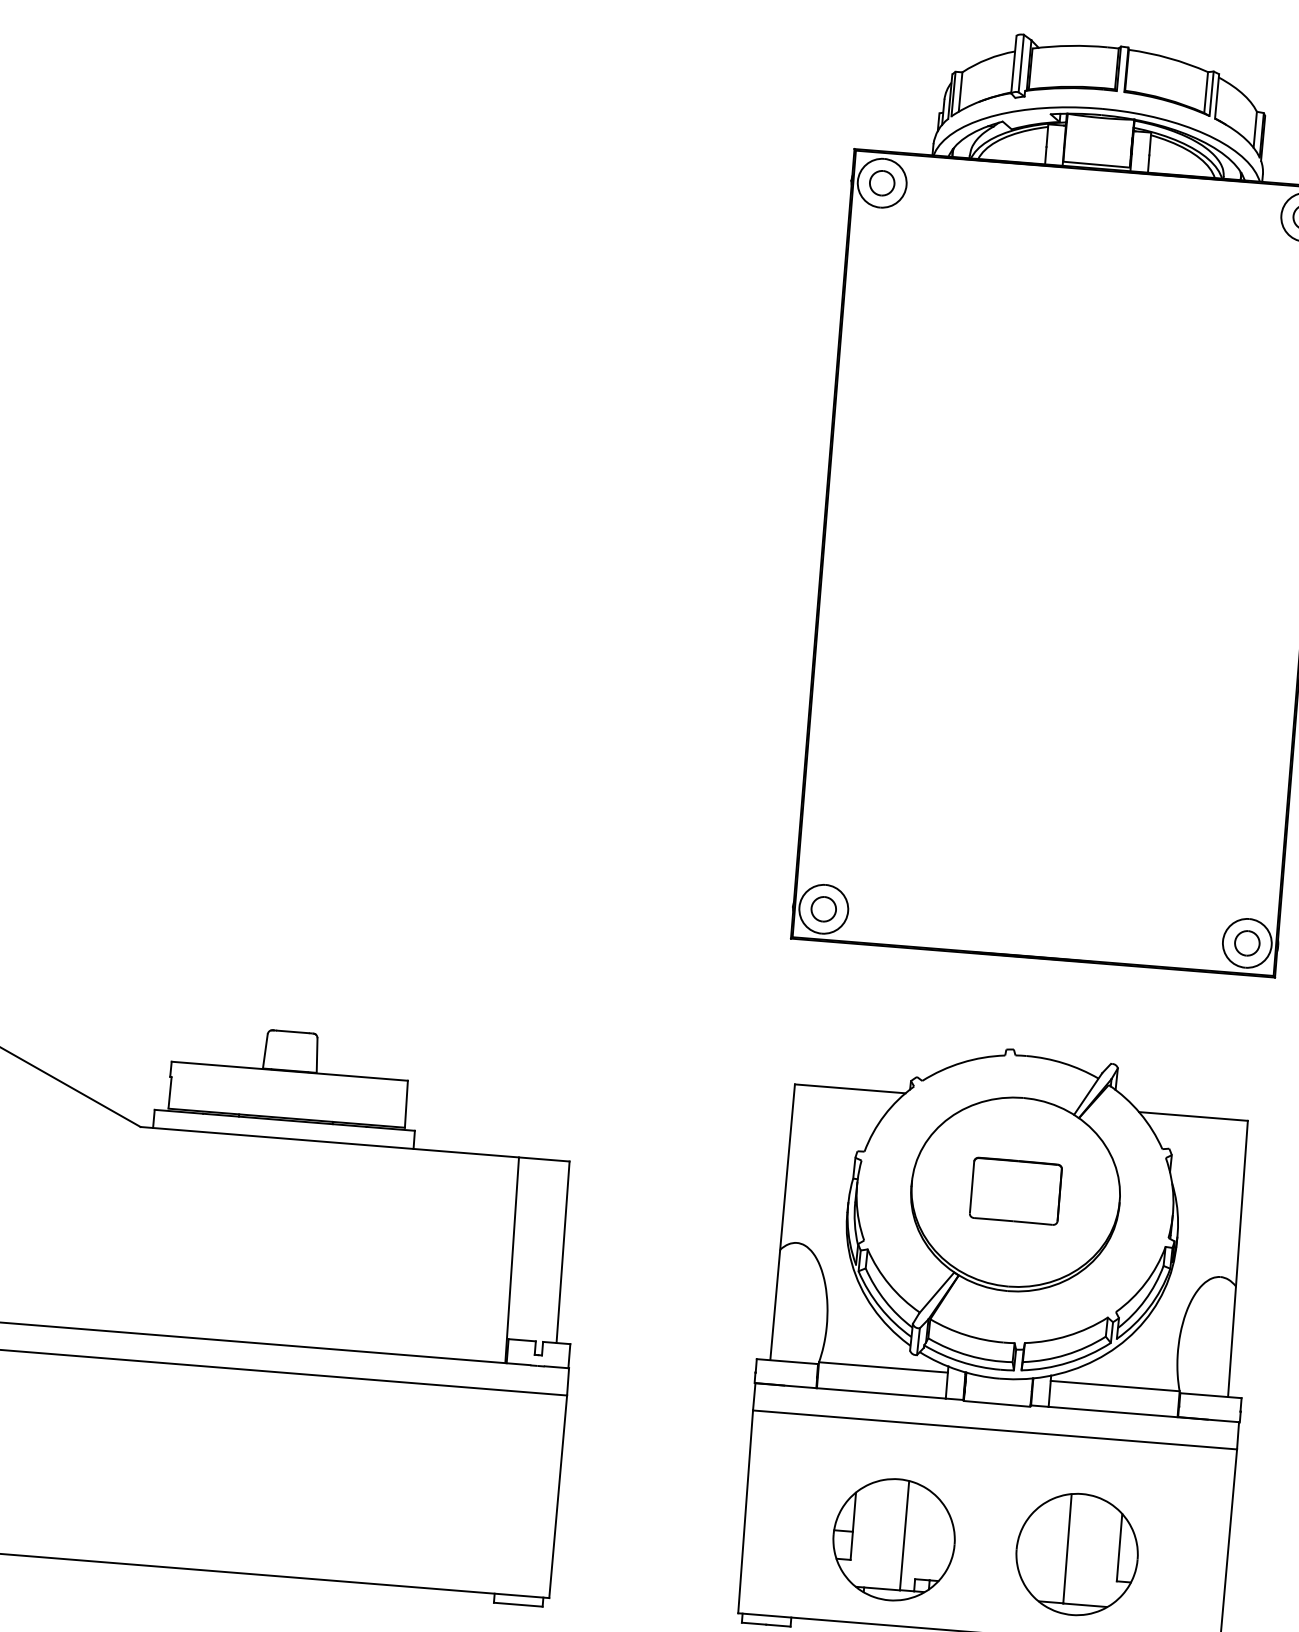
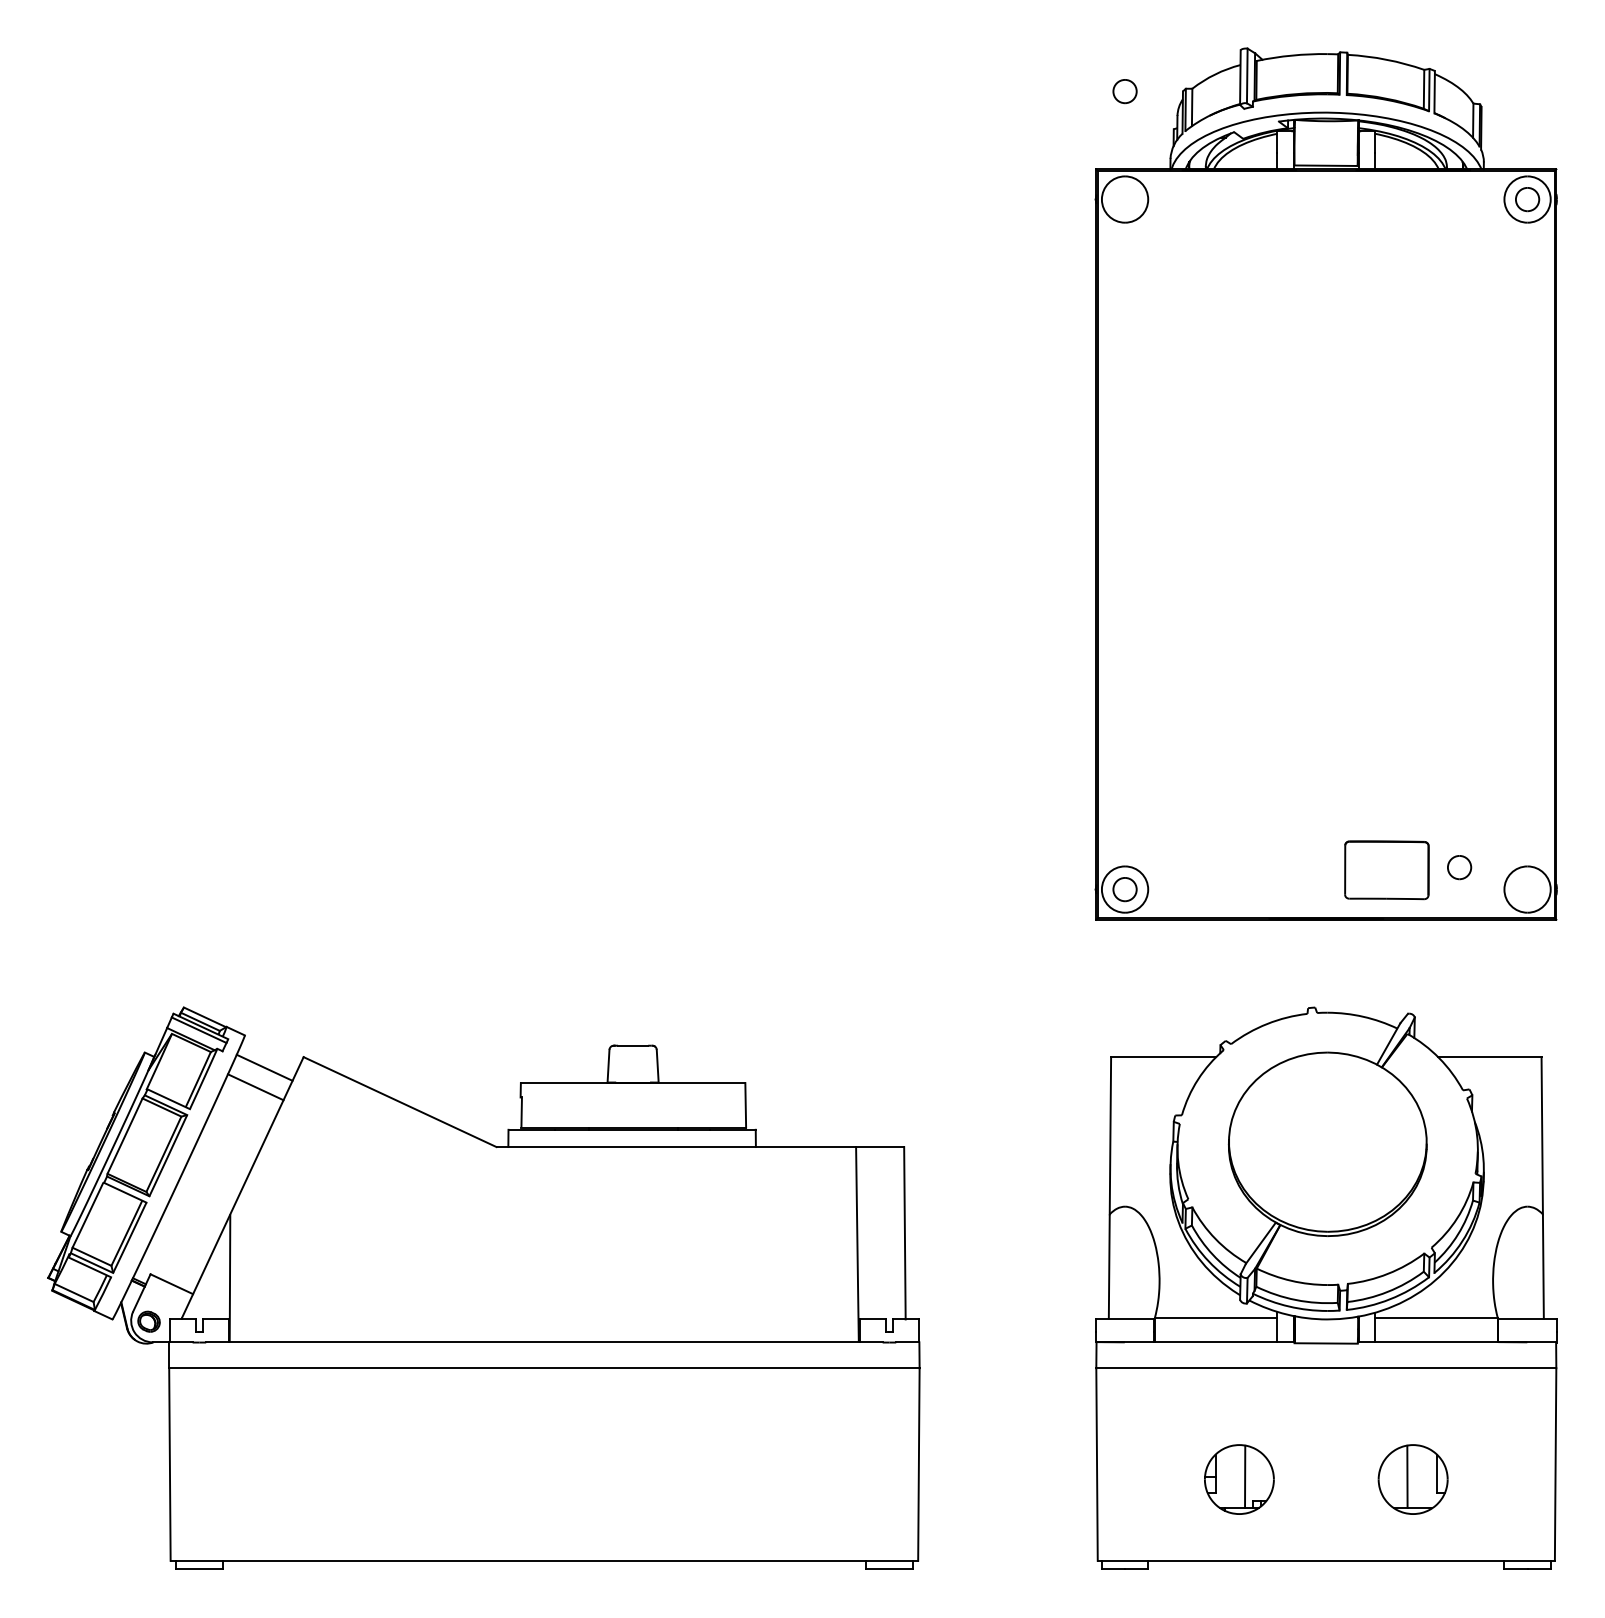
part: (881, 183) -> (1124, 91), moved
part: (1247, 943) -> (1459, 867), moved
part: (1015, 1191) -> (1386, 870), moved
part: (894, 1539) -> (1239, 1479), size x0.6
part: (1076, 1554) -> (1412, 1479), size x0.6

